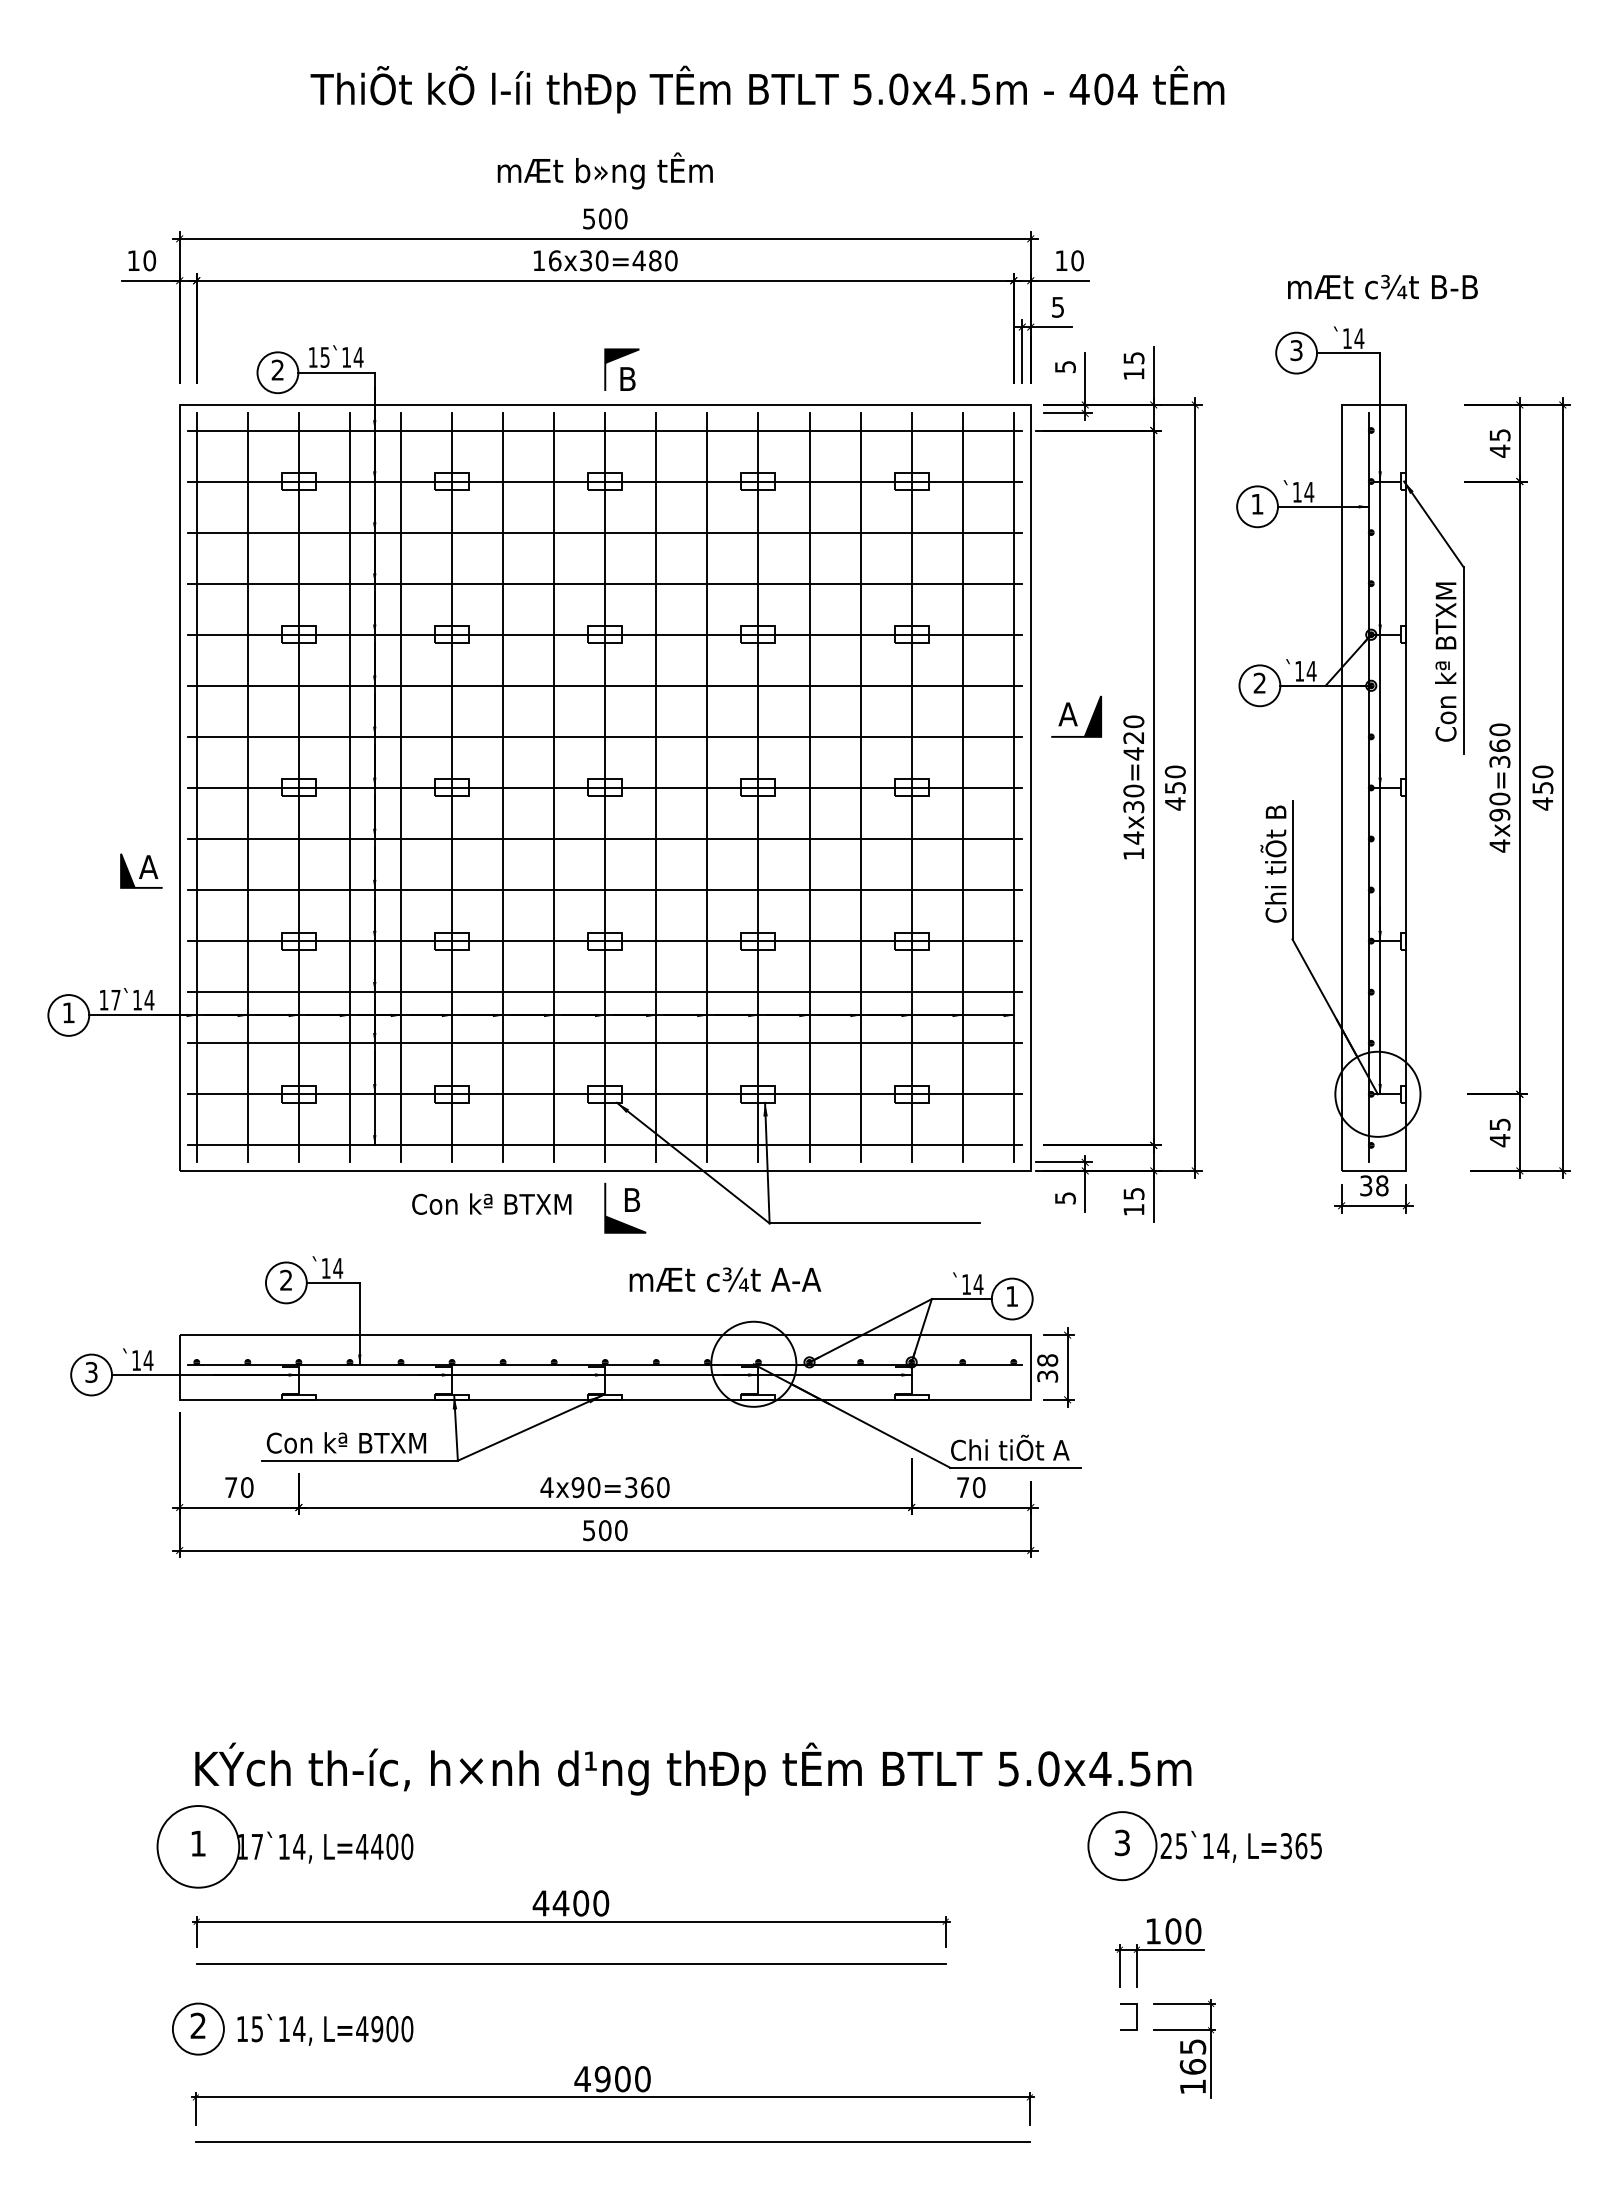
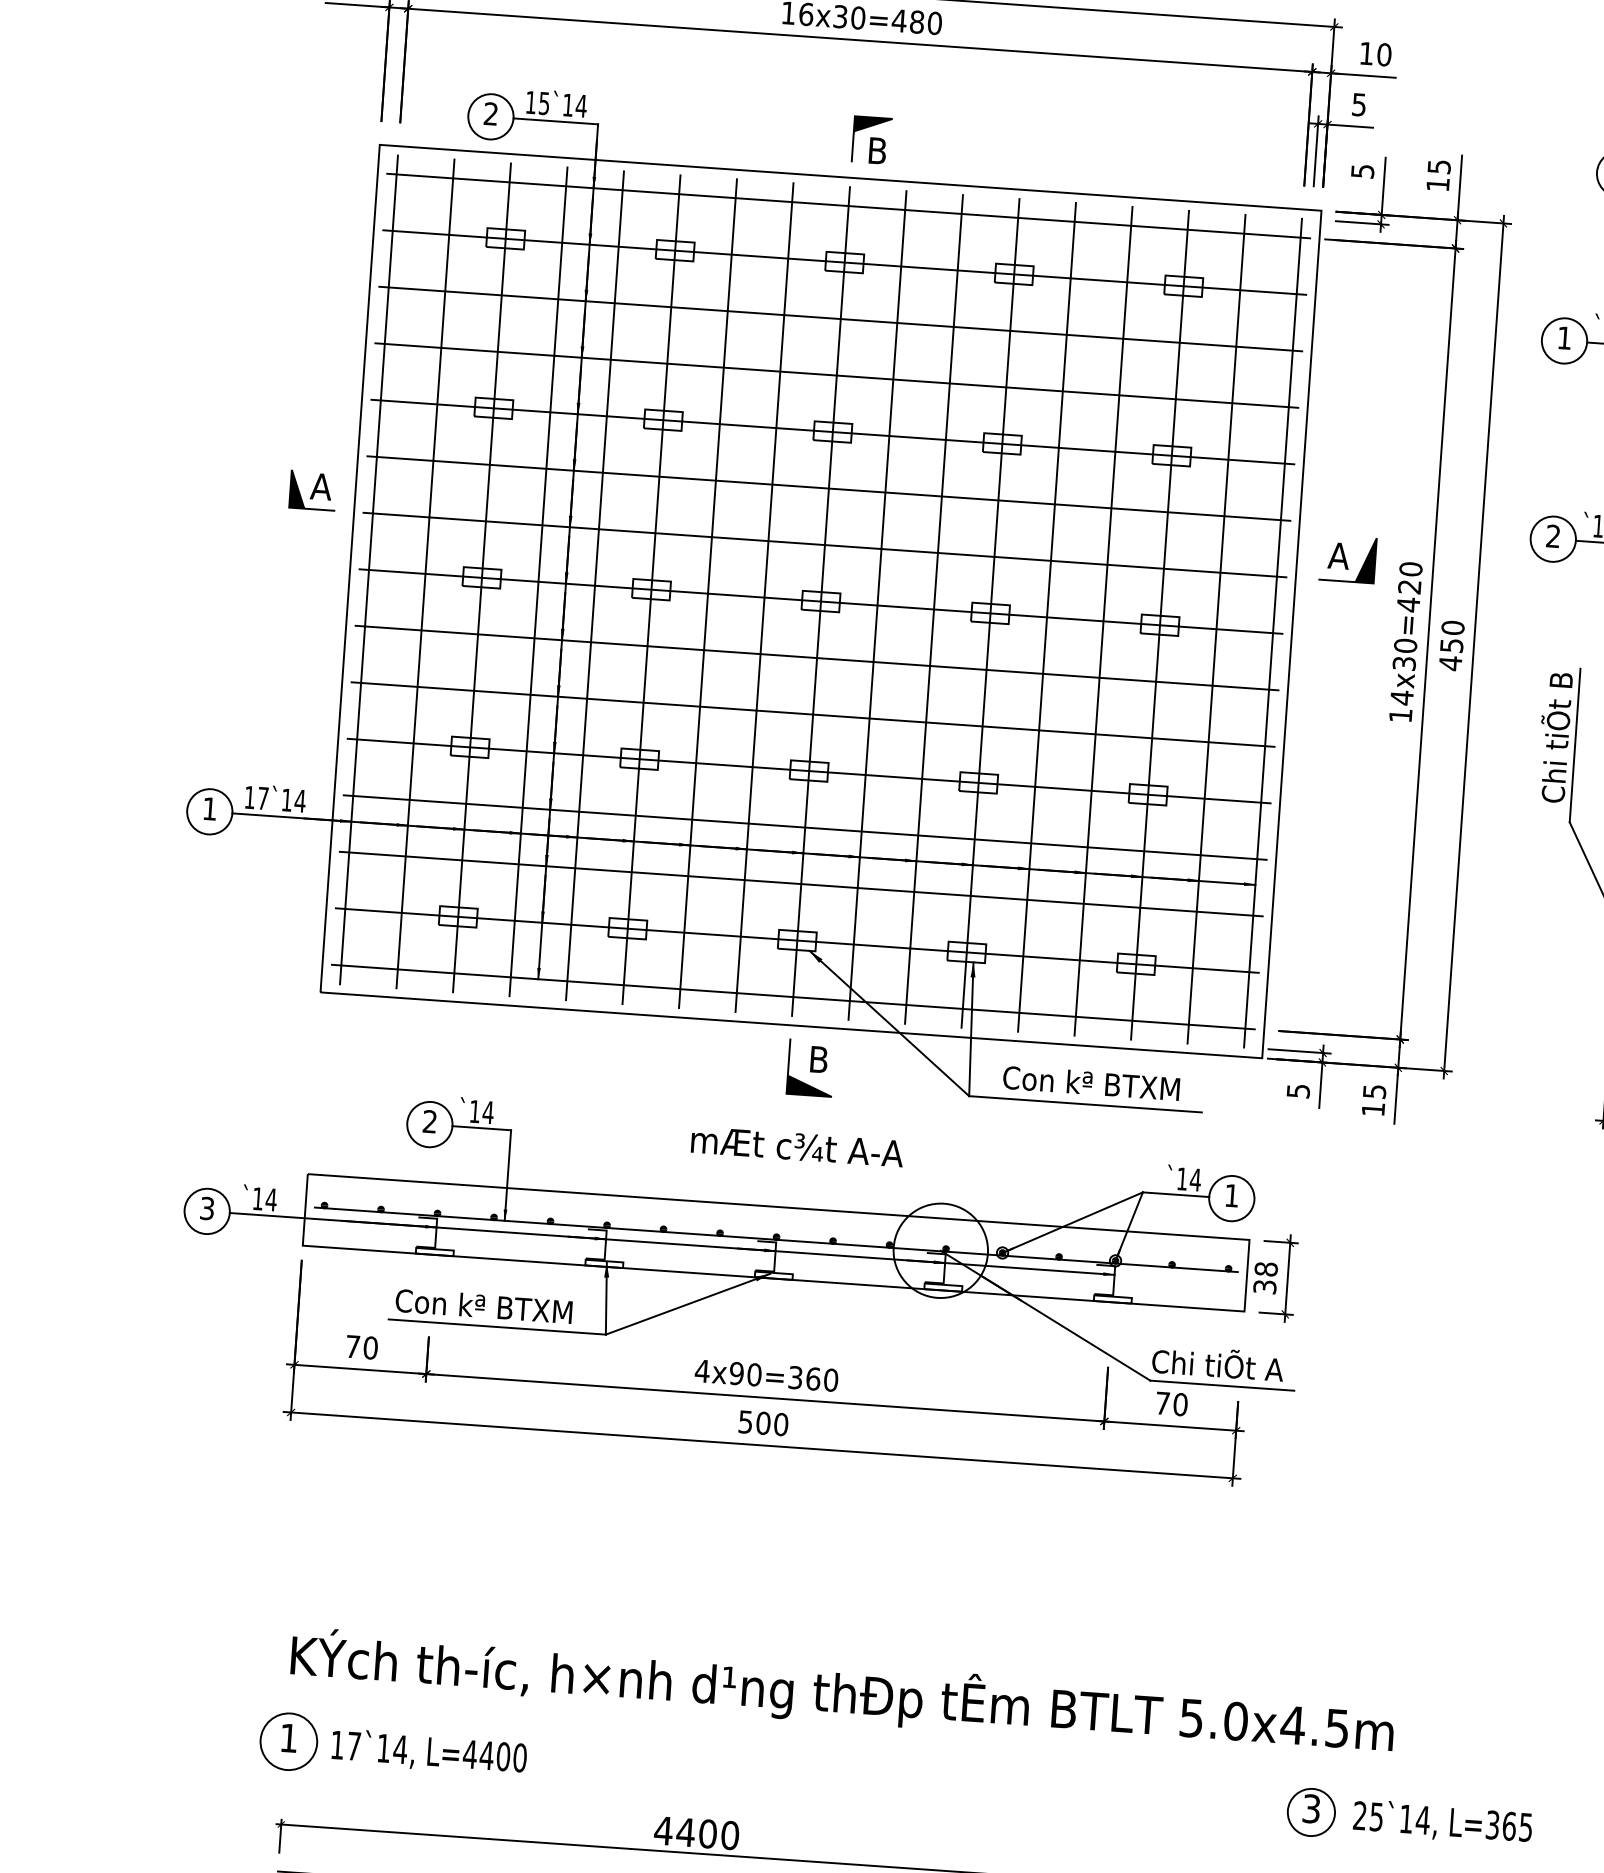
part: (141, 870) -> (313, 489), moved
text: (491, 1203) -> (1091, 1082), moved
text: (725, 1279) -> (797, 1146), moved
circle: (1122, 1845) -> (1311, 1811), size x0.62
circle: (197, 1846) -> (287, 1741), size x0.62

